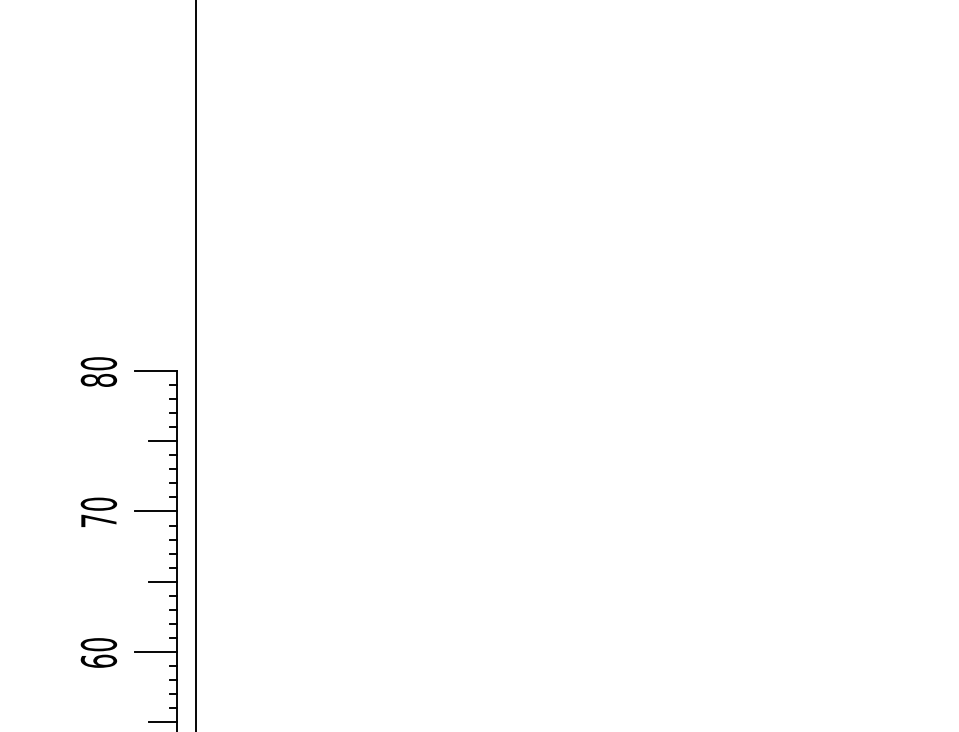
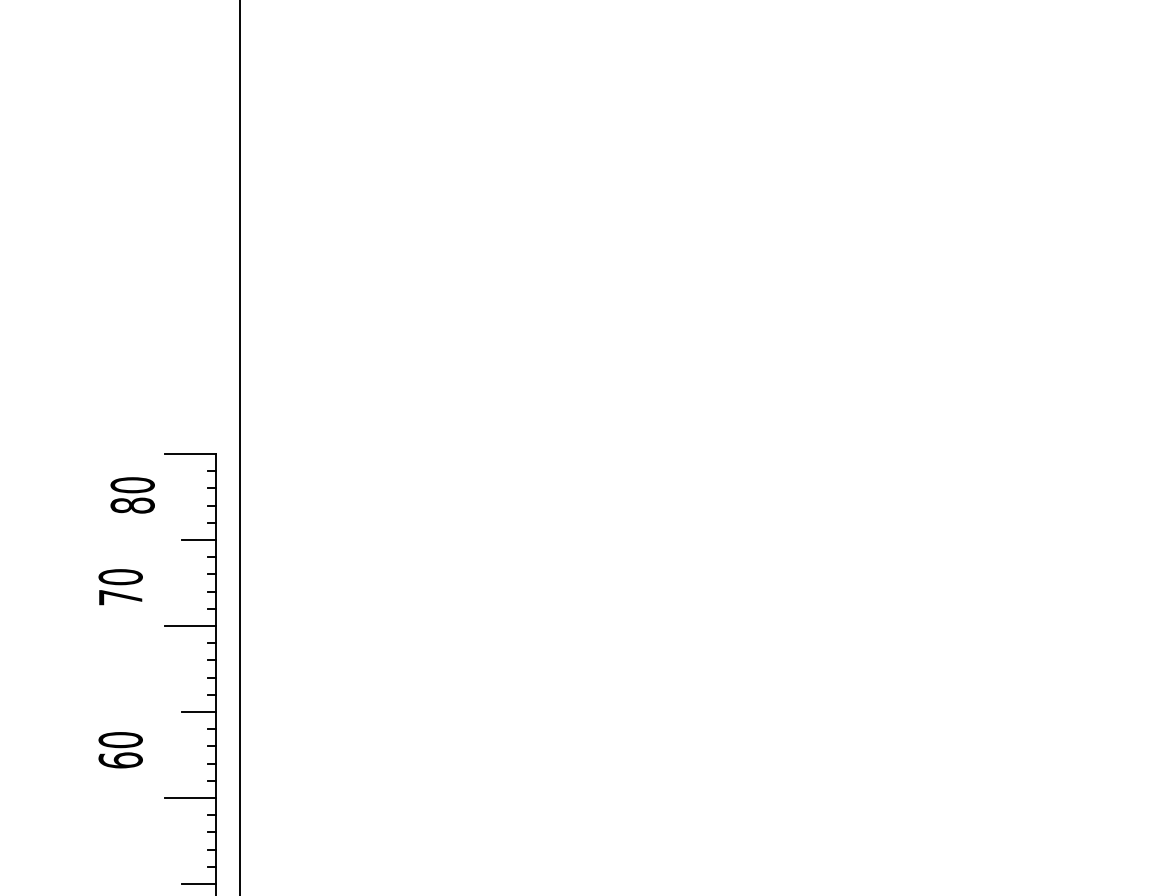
text: (98, 372) -> (132, 495), moved
text: (98, 512) -> (120, 587), moved
text: (98, 653) -> (120, 750), moved

